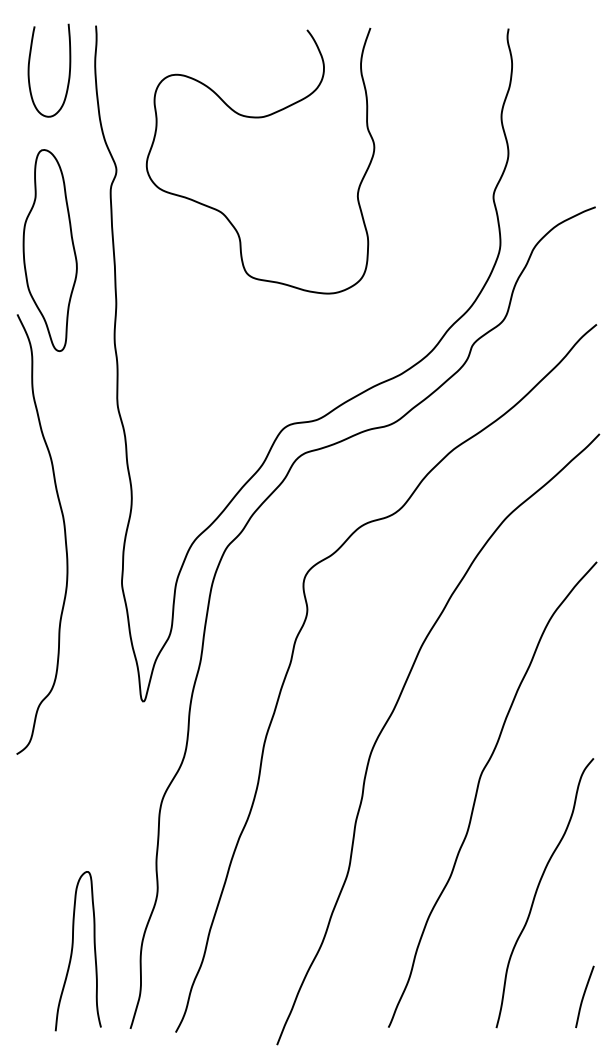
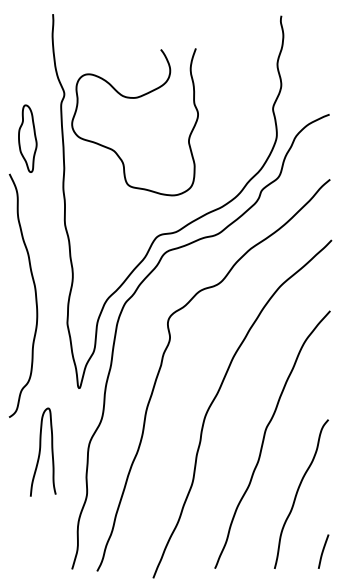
curve: (29, 71) -> (16, 39), removed
curve: (259, 118) -> (134, 98), moved
part: (49, 250) -> (27, 138), size x0.6
curve: (73, 949) -> (40, 451), moved

